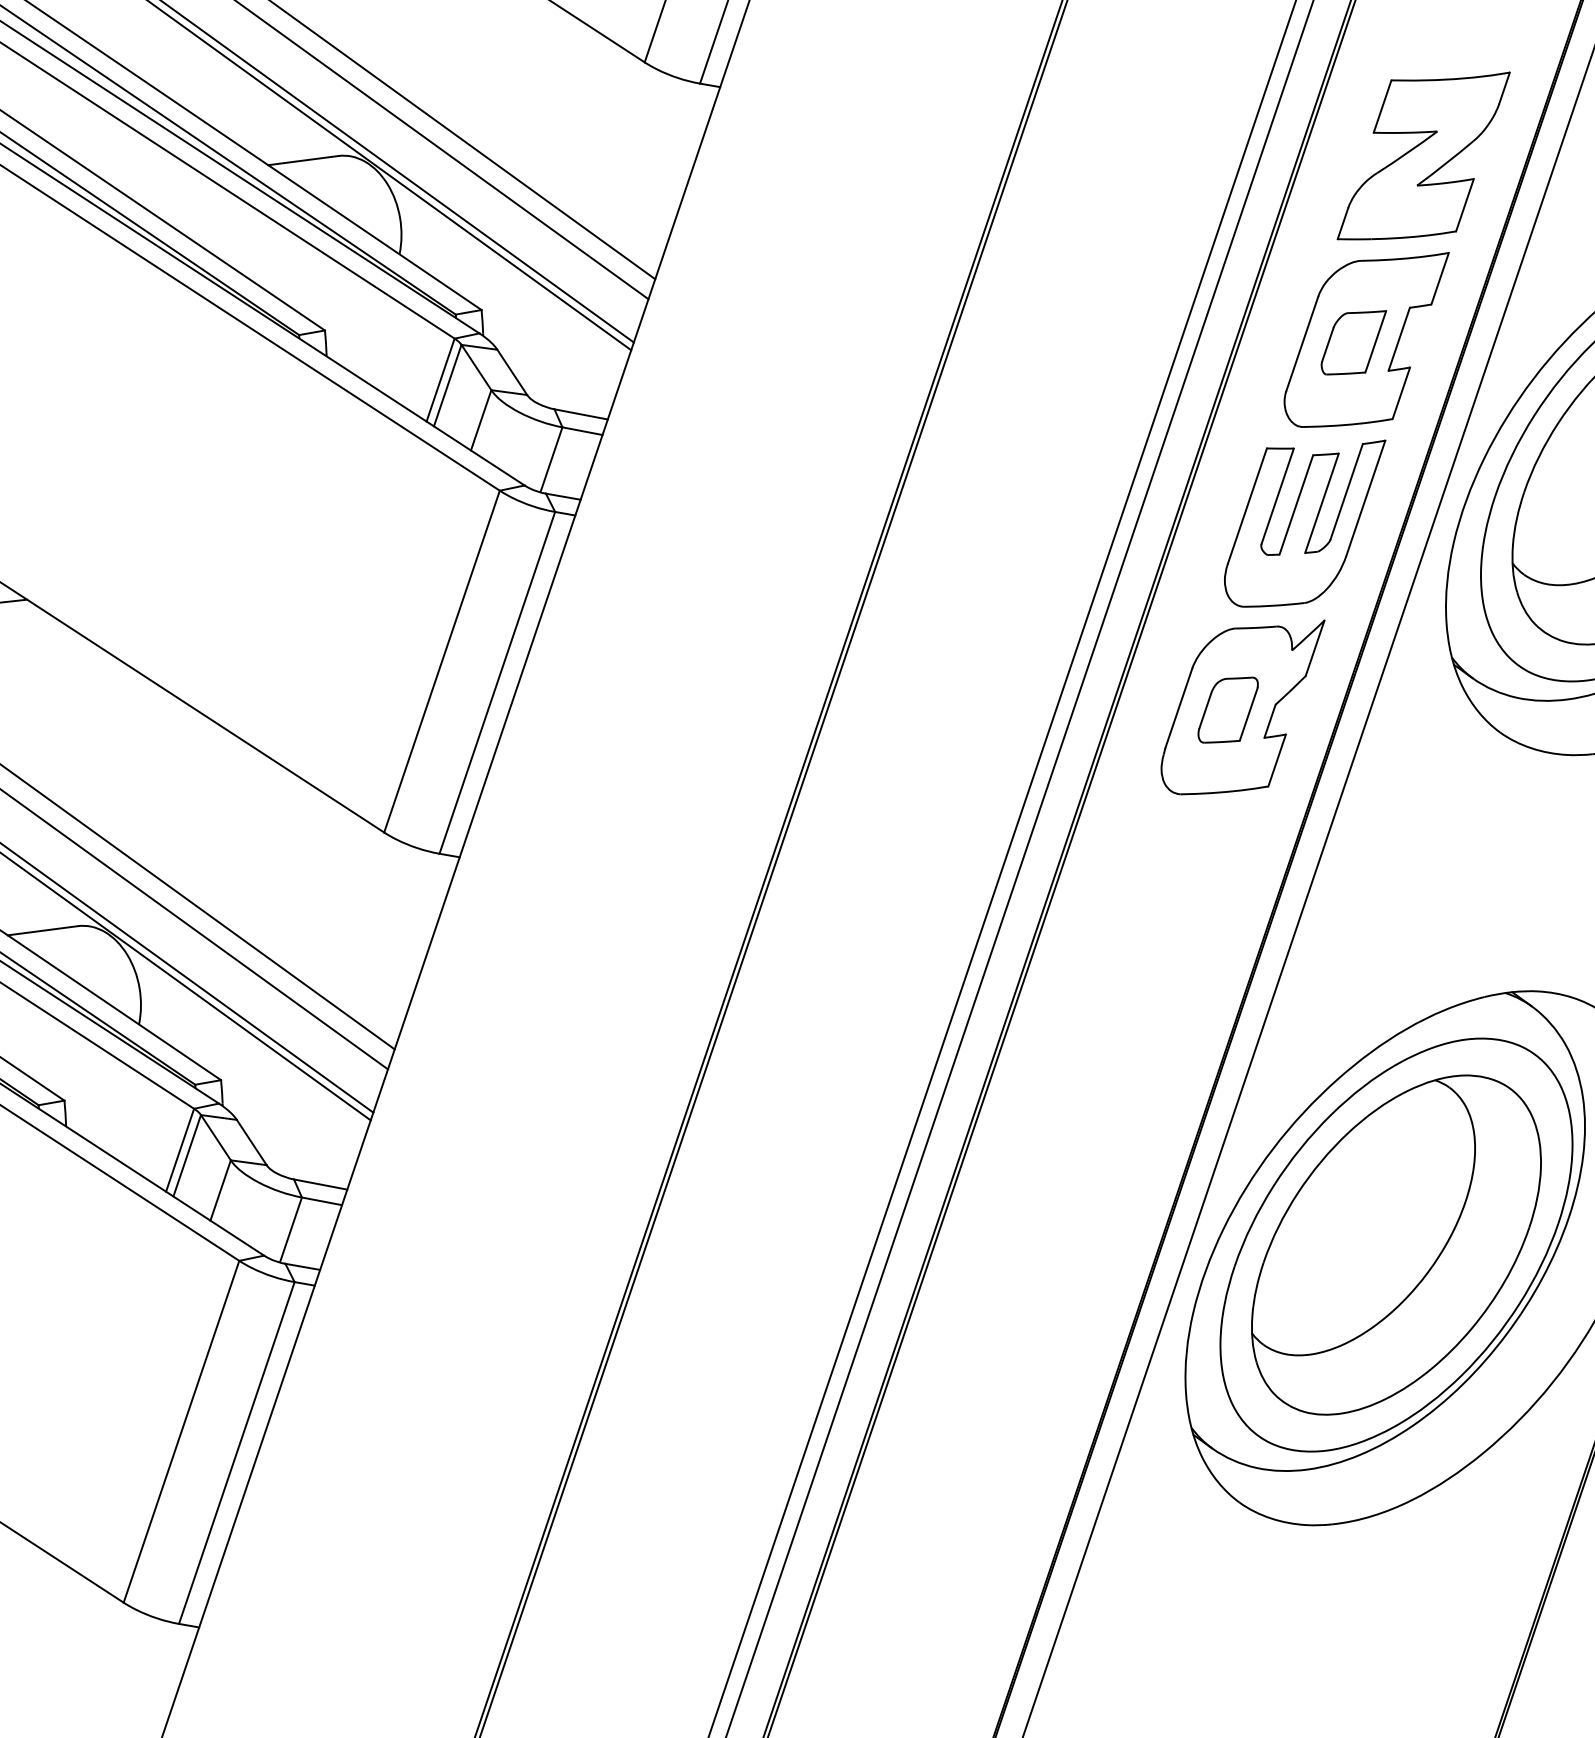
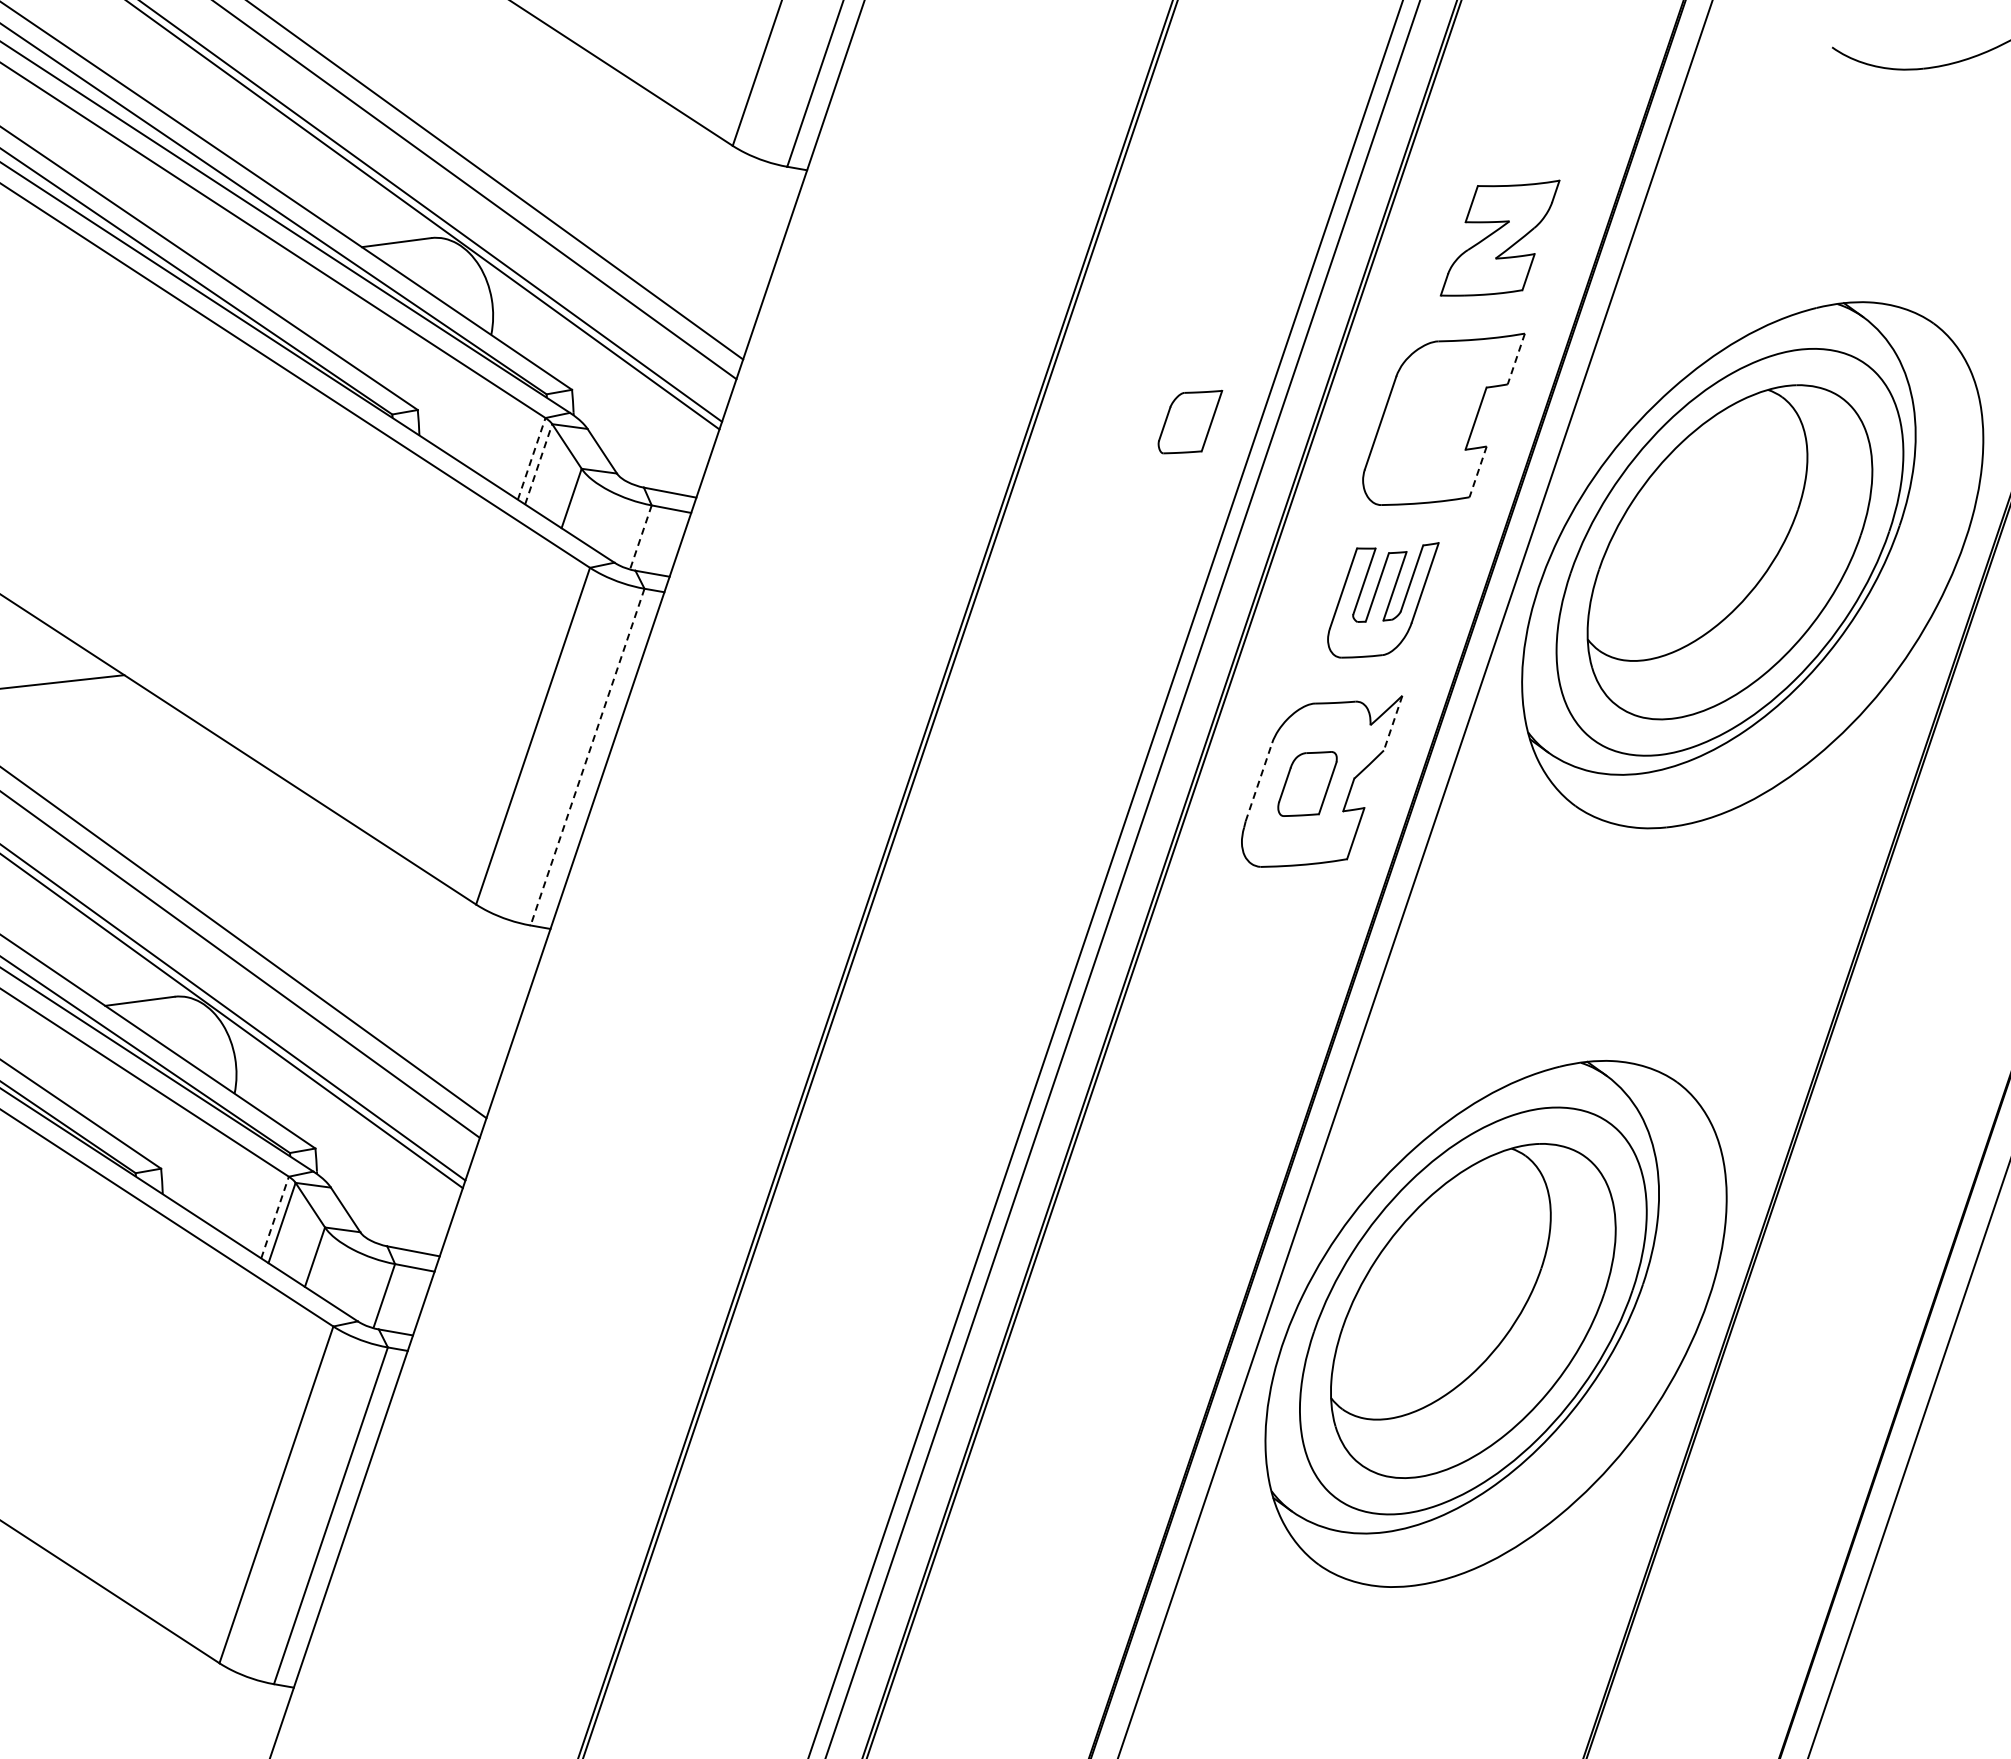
part: (1423, 156) -> (1499, 238), size x0.7
line: (1440, 279) -> (1516, 359), solid -> dashed
part: (1354, 342) -> (1190, 421), moved
line: (440, 379) -> (531, 458), solid -> dashed
line: (447, 384) -> (538, 463), solid -> dashed
line: (1401, 392) -> (1478, 471), solid -> dashed
line: (551, 459) -> (640, 537), solid -> dashed
part: (1305, 523) -> (1383, 600), size x0.7
line: (1315, 648) -> (1393, 723), solid -> dashed
line: (497, 683) -> (587, 757), solid -> dashed
line: (1179, 707) -> (1259, 781), solid -> dashed
line: (180, 1150) -> (275, 1217), solid -> dashed

